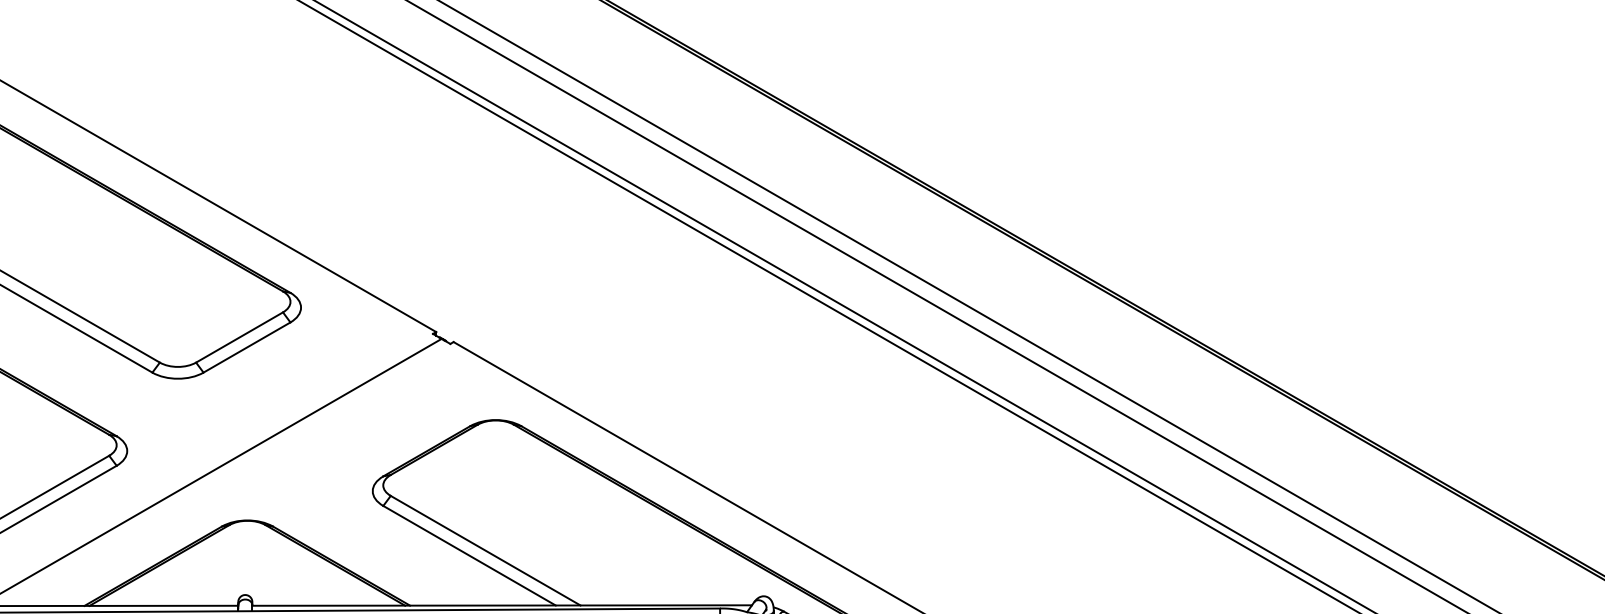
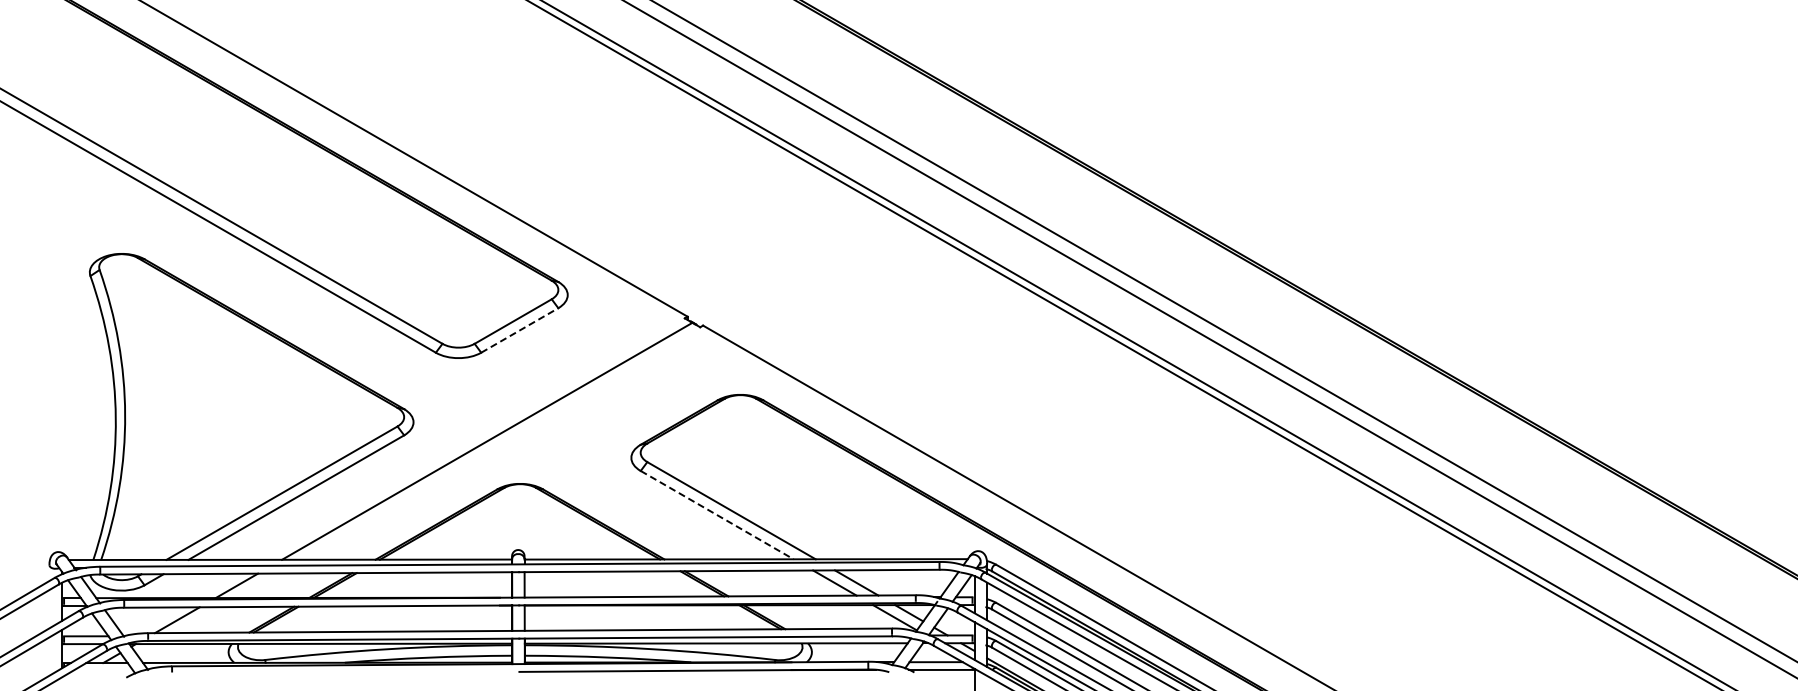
line: (246, 347) -> (519, 330), solid -> dashed
line: (469, 556) -> (717, 515), solid -> dashed

